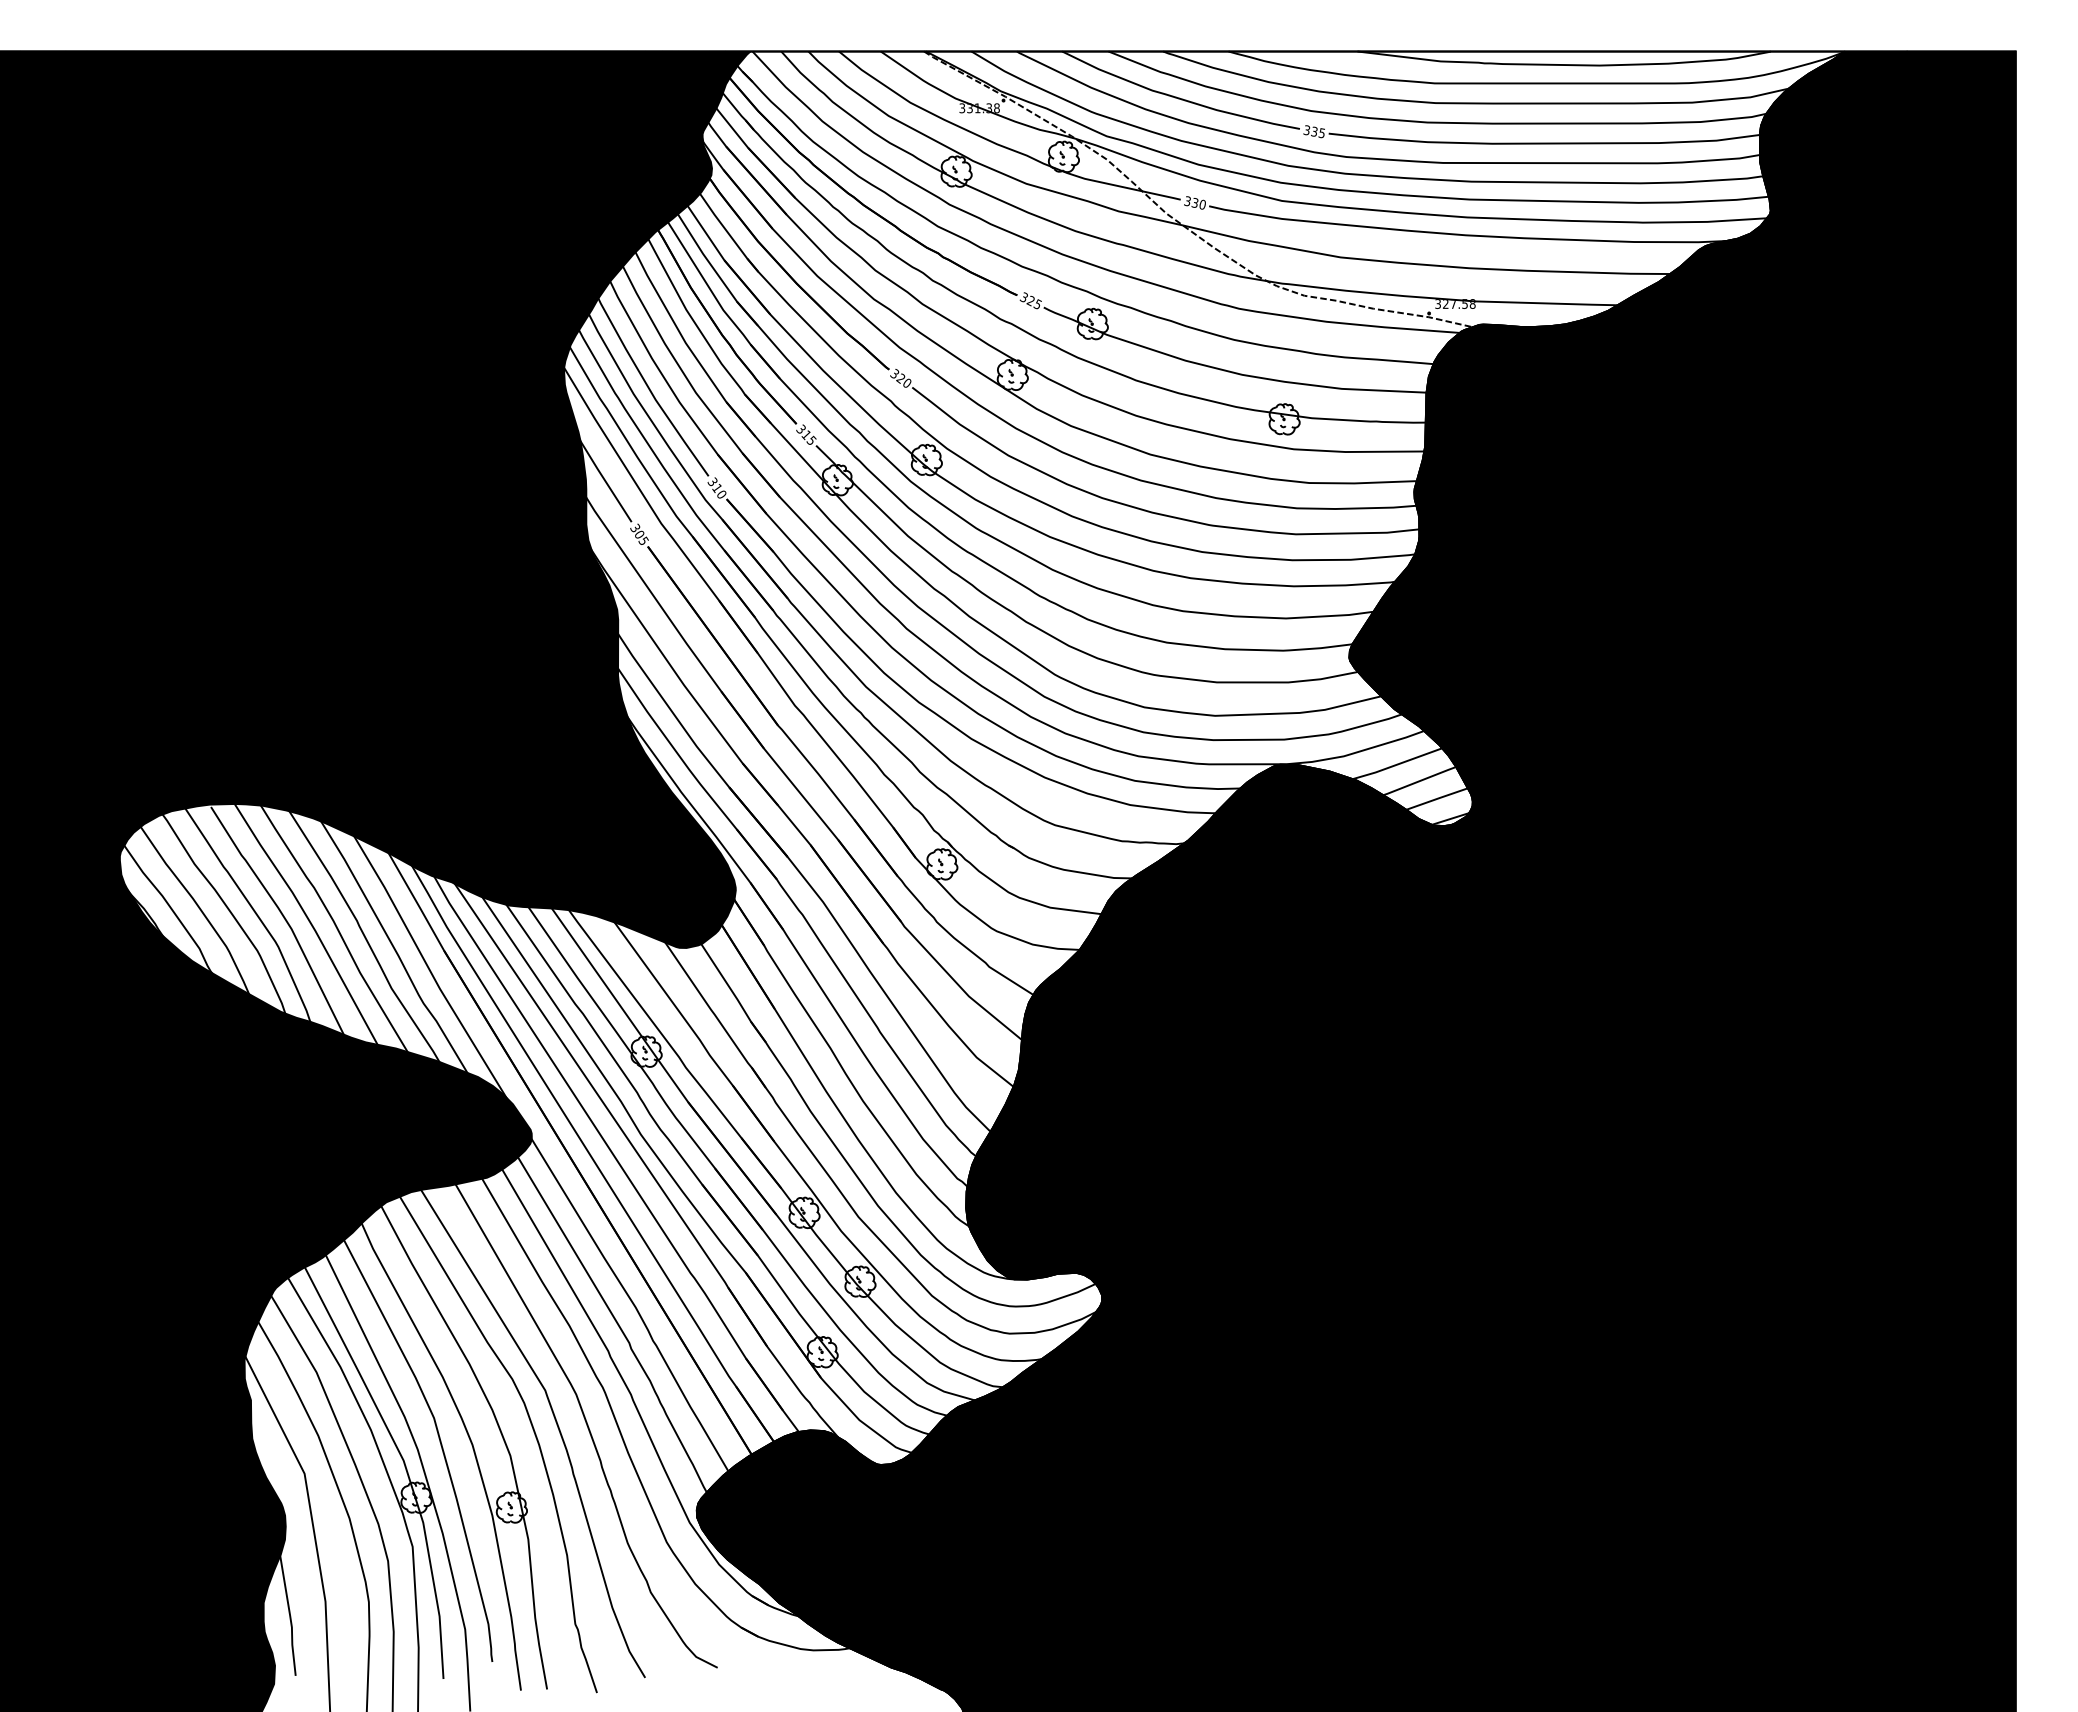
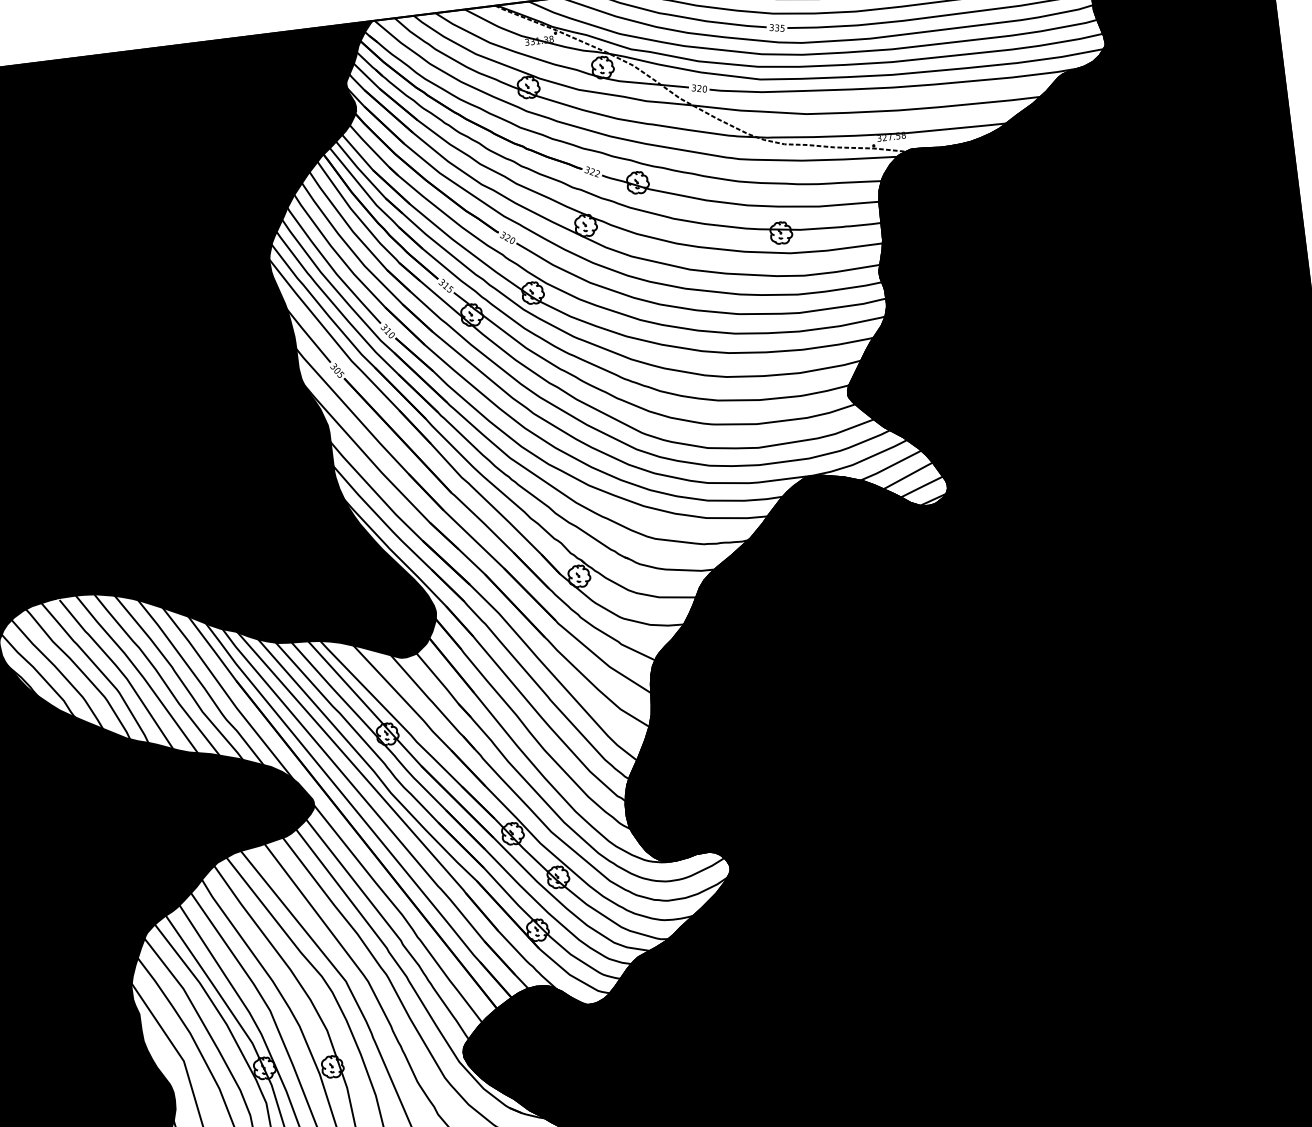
text: (1194, 203) -> (698, 88), 330 -> 320
text: (1037, 304) -> (597, 173), 325 -> 322

